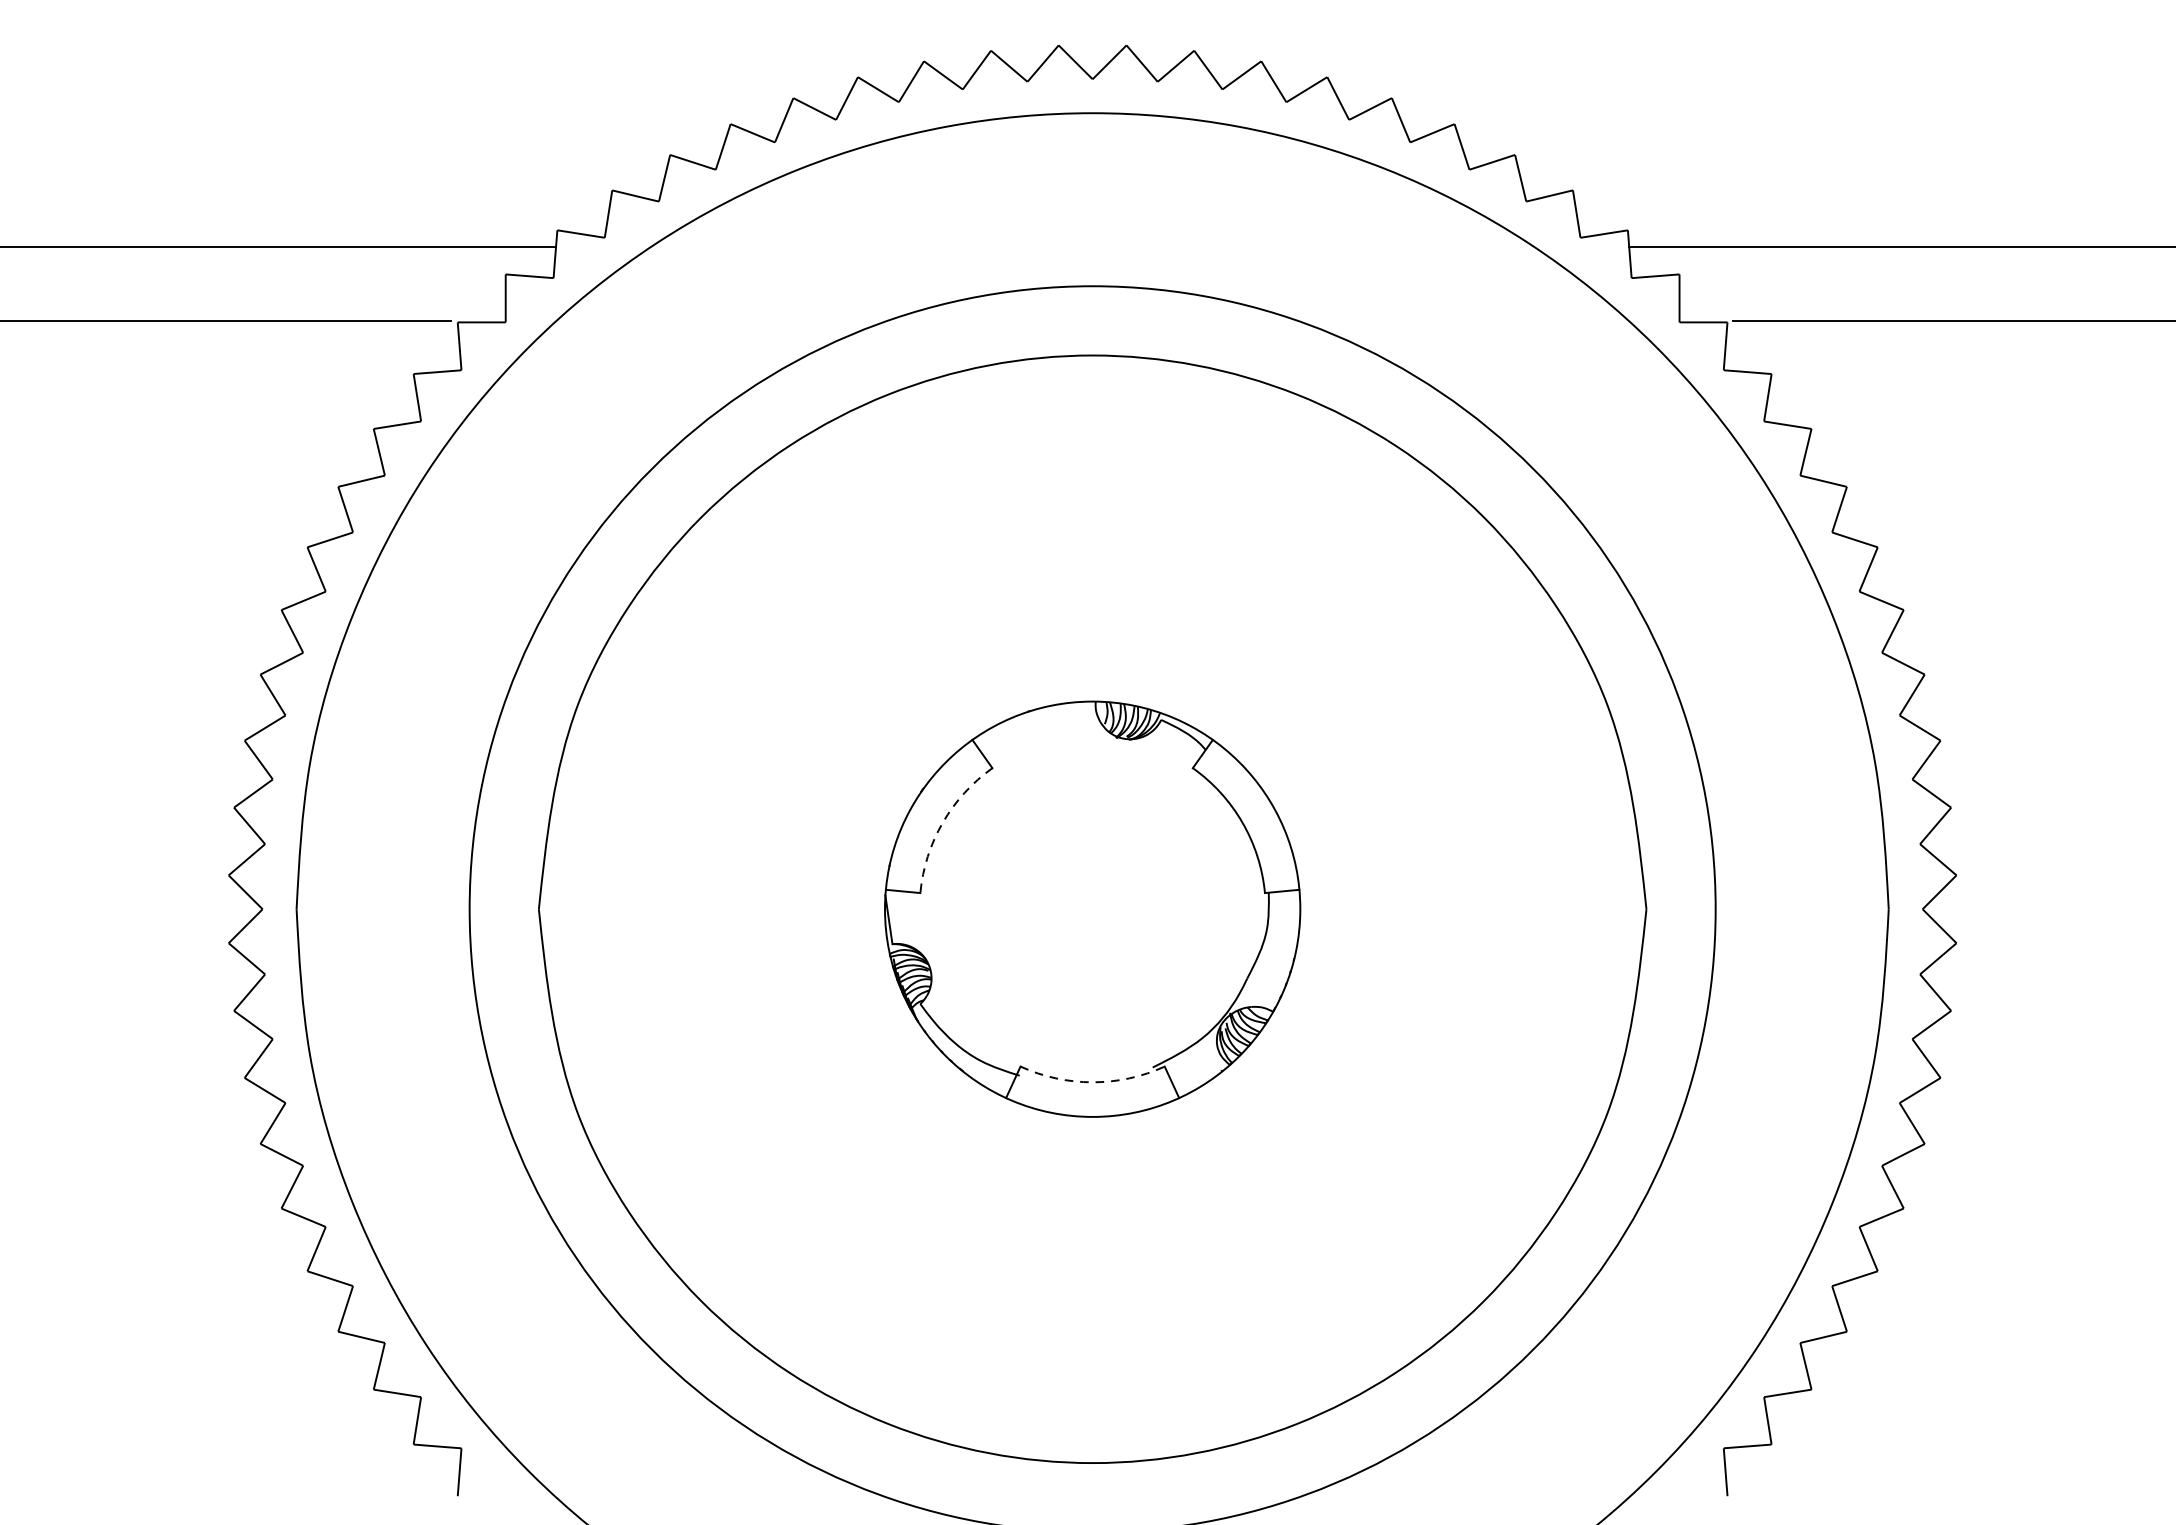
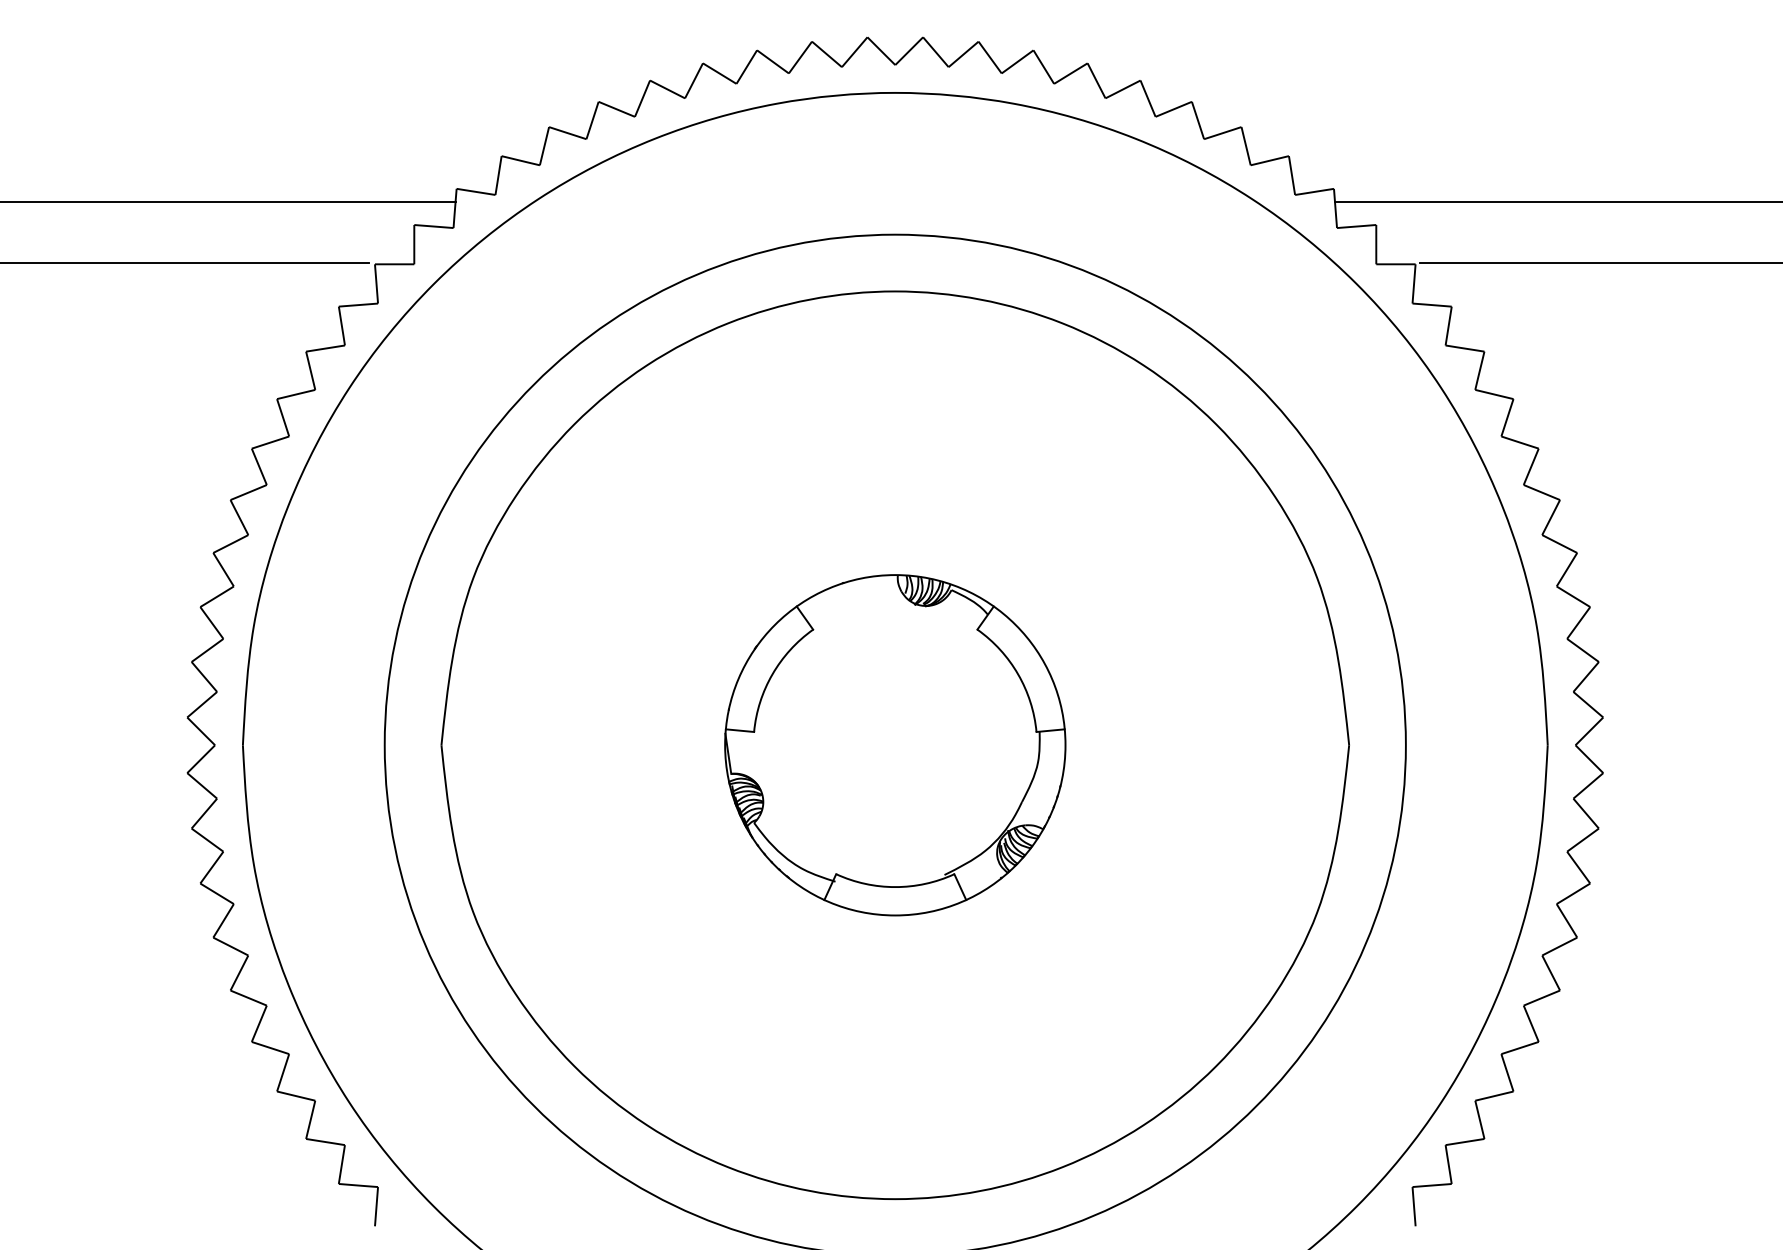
arc: (942, 822) -> (772, 674), dashed -> solid
arc: (1092, 1082) -> (895, 887), dashed -> solid

